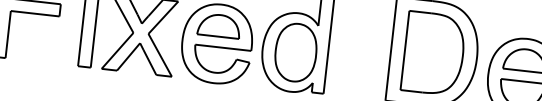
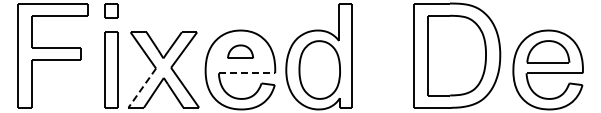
part: (219, 25) -> (240, 51), size x0.6
line: (223, 48) -> (247, 73), solid -> dashed
line: (117, 51) -> (142, 88), solid -> dashed

